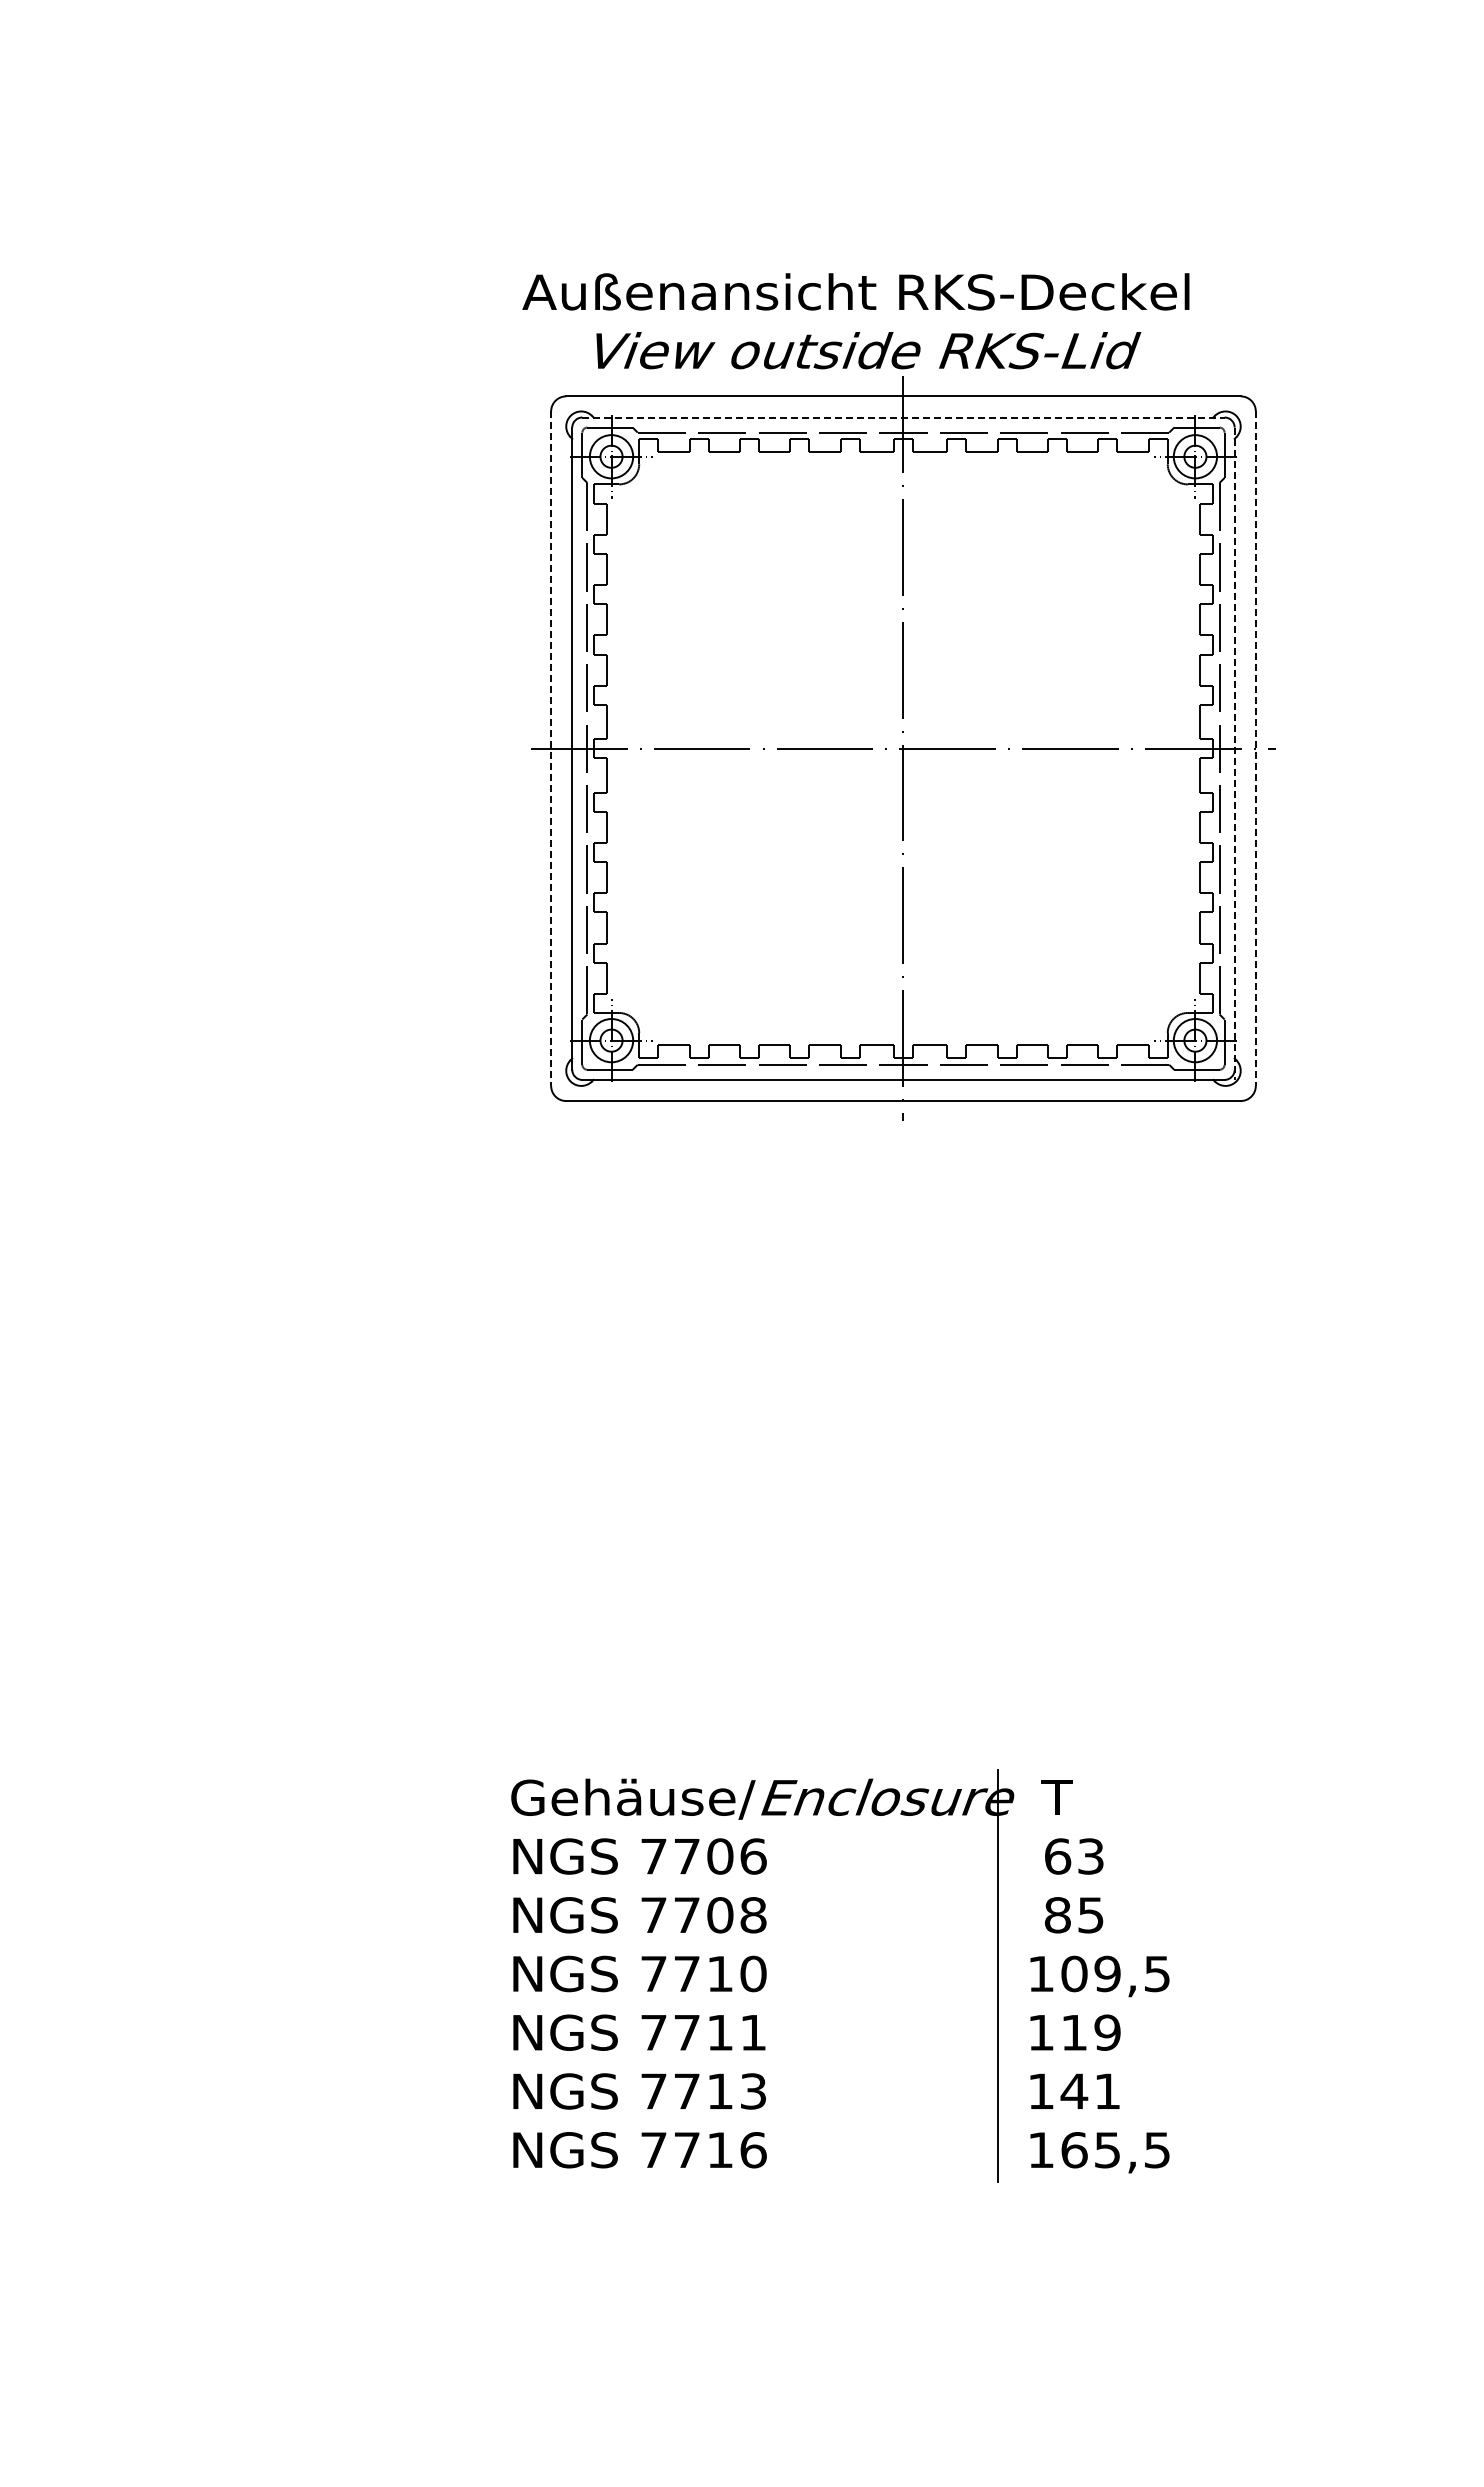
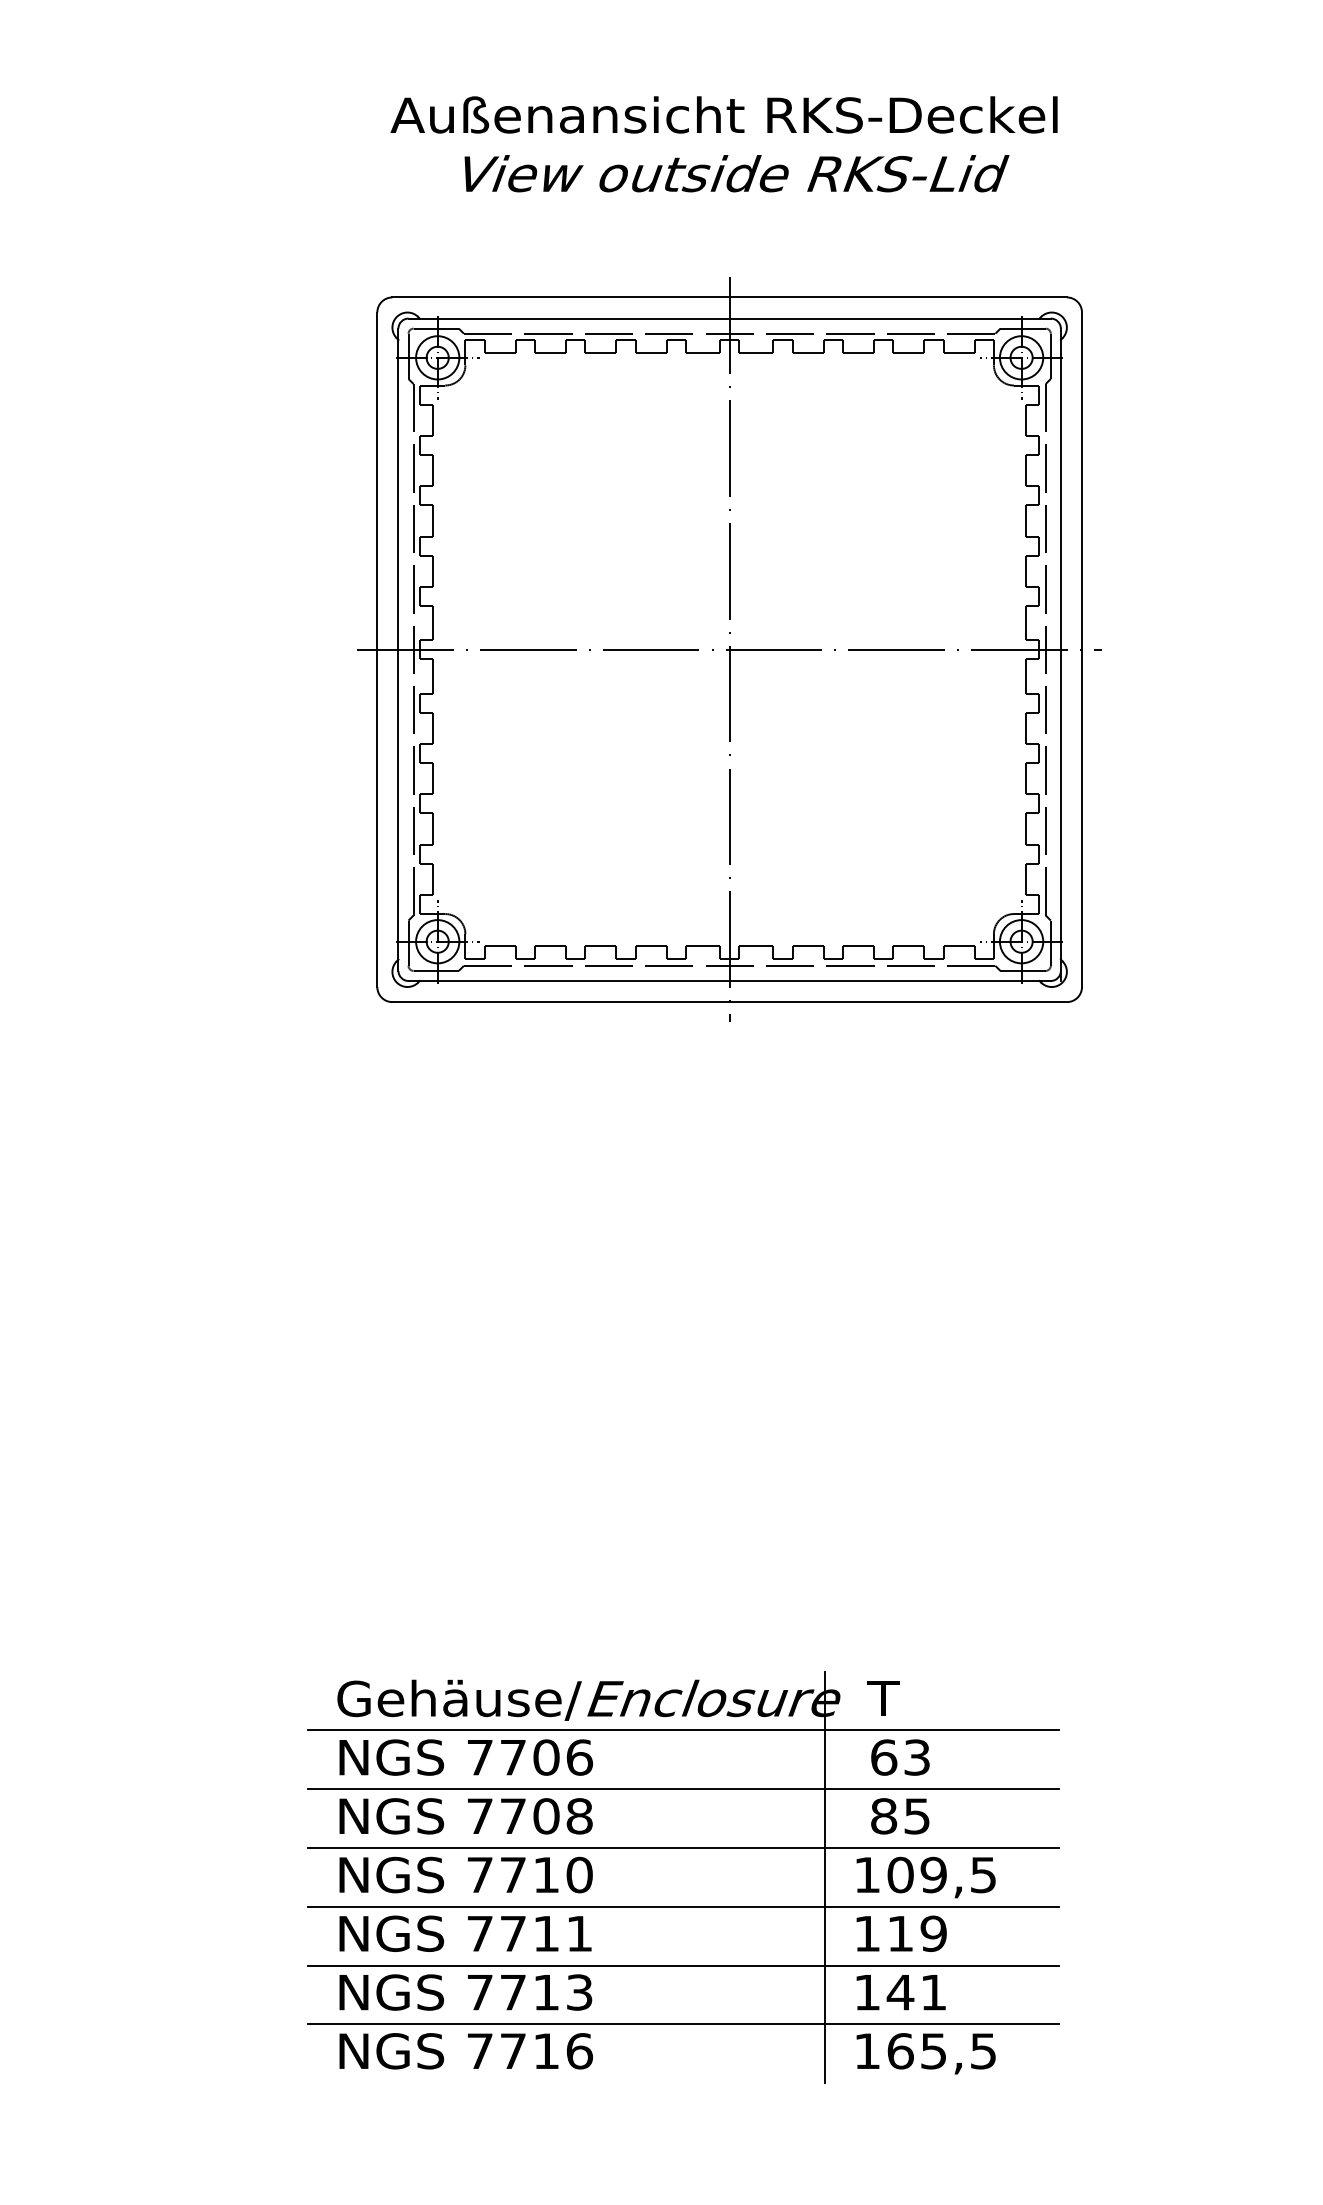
text: (855, 321) -> (723, 144), moved
line: (903, 417) -> (729, 318), dashed -> solid
line: (551, 749) -> (377, 650), dashed -> solid
line: (1255, 749) -> (1081, 650), dashed -> solid
line: (1234, 754) -> (1060, 655), dashed -> solid
line: (856, 1829) -> (682, 1730), added
line: (856, 1888) -> (682, 1789), added
line: (856, 1946) -> (682, 1847), added
line: (856, 2005) -> (682, 1906), added
line: (856, 2064) -> (682, 1965), added
line: (856, 2123) -> (682, 2024), added

